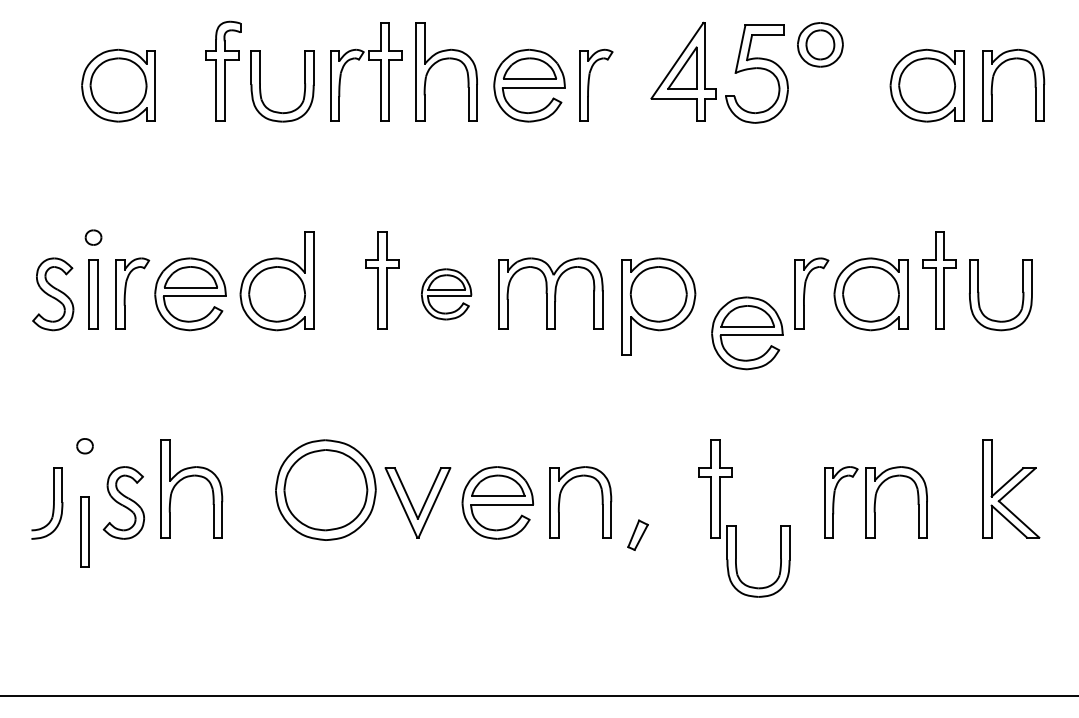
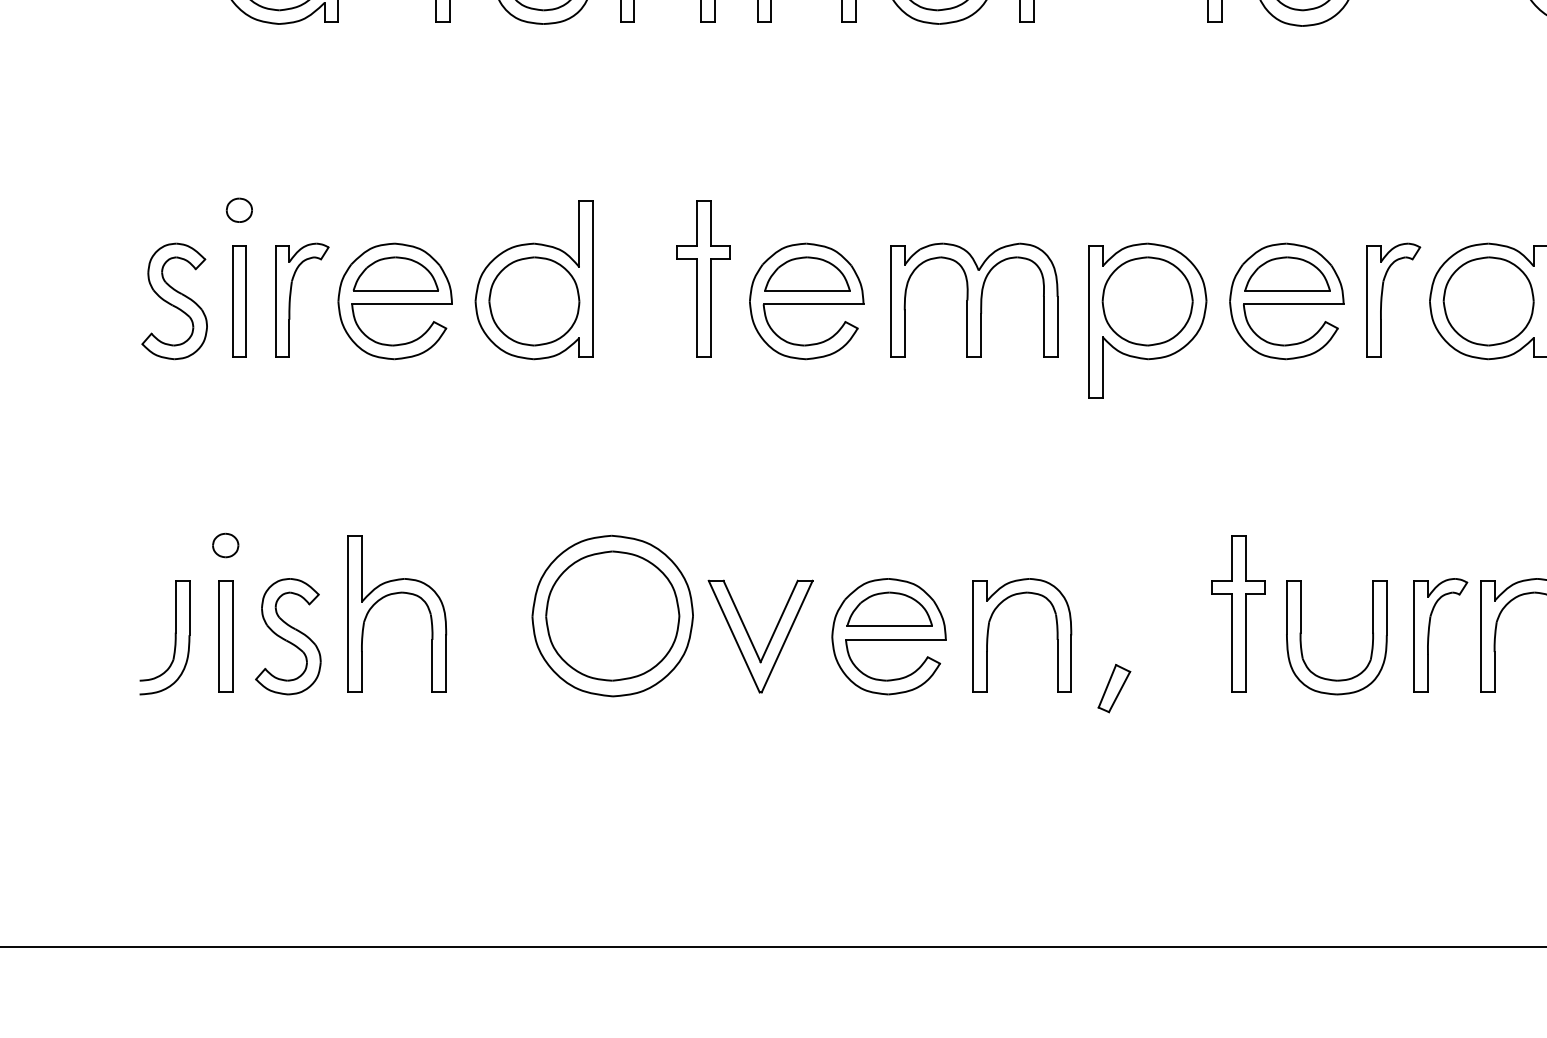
part: (446, 294) -> (806, 301), size x1.43
part: (747, 333) -> (1287, 301), moved
part: (84, 531) -> (224, 635), moved
part: (737, 566) -> (1303, 645), moved

